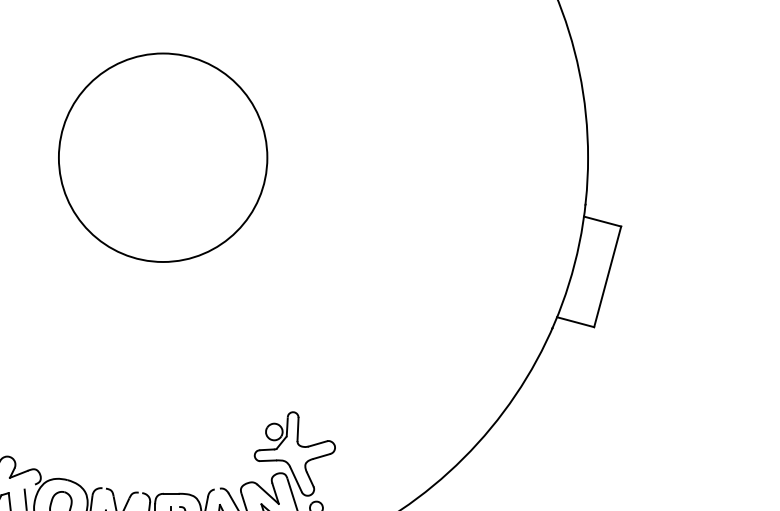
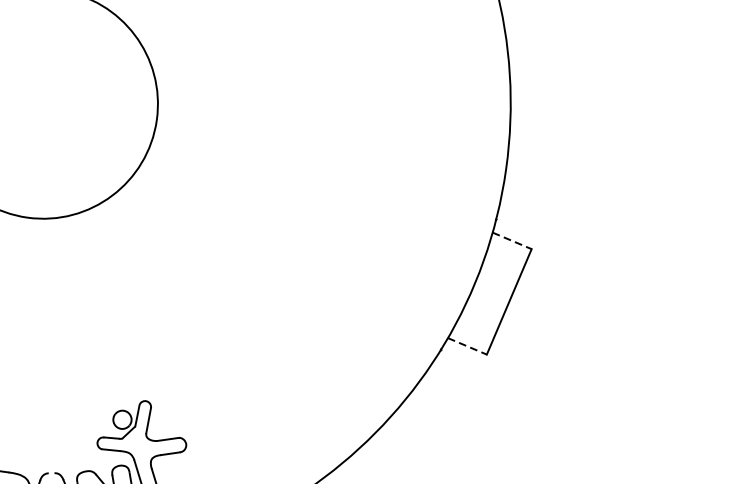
line: (603, 221) -> (513, 240), solid -> dashed
line: (576, 322) -> (468, 346), solid -> dashed

